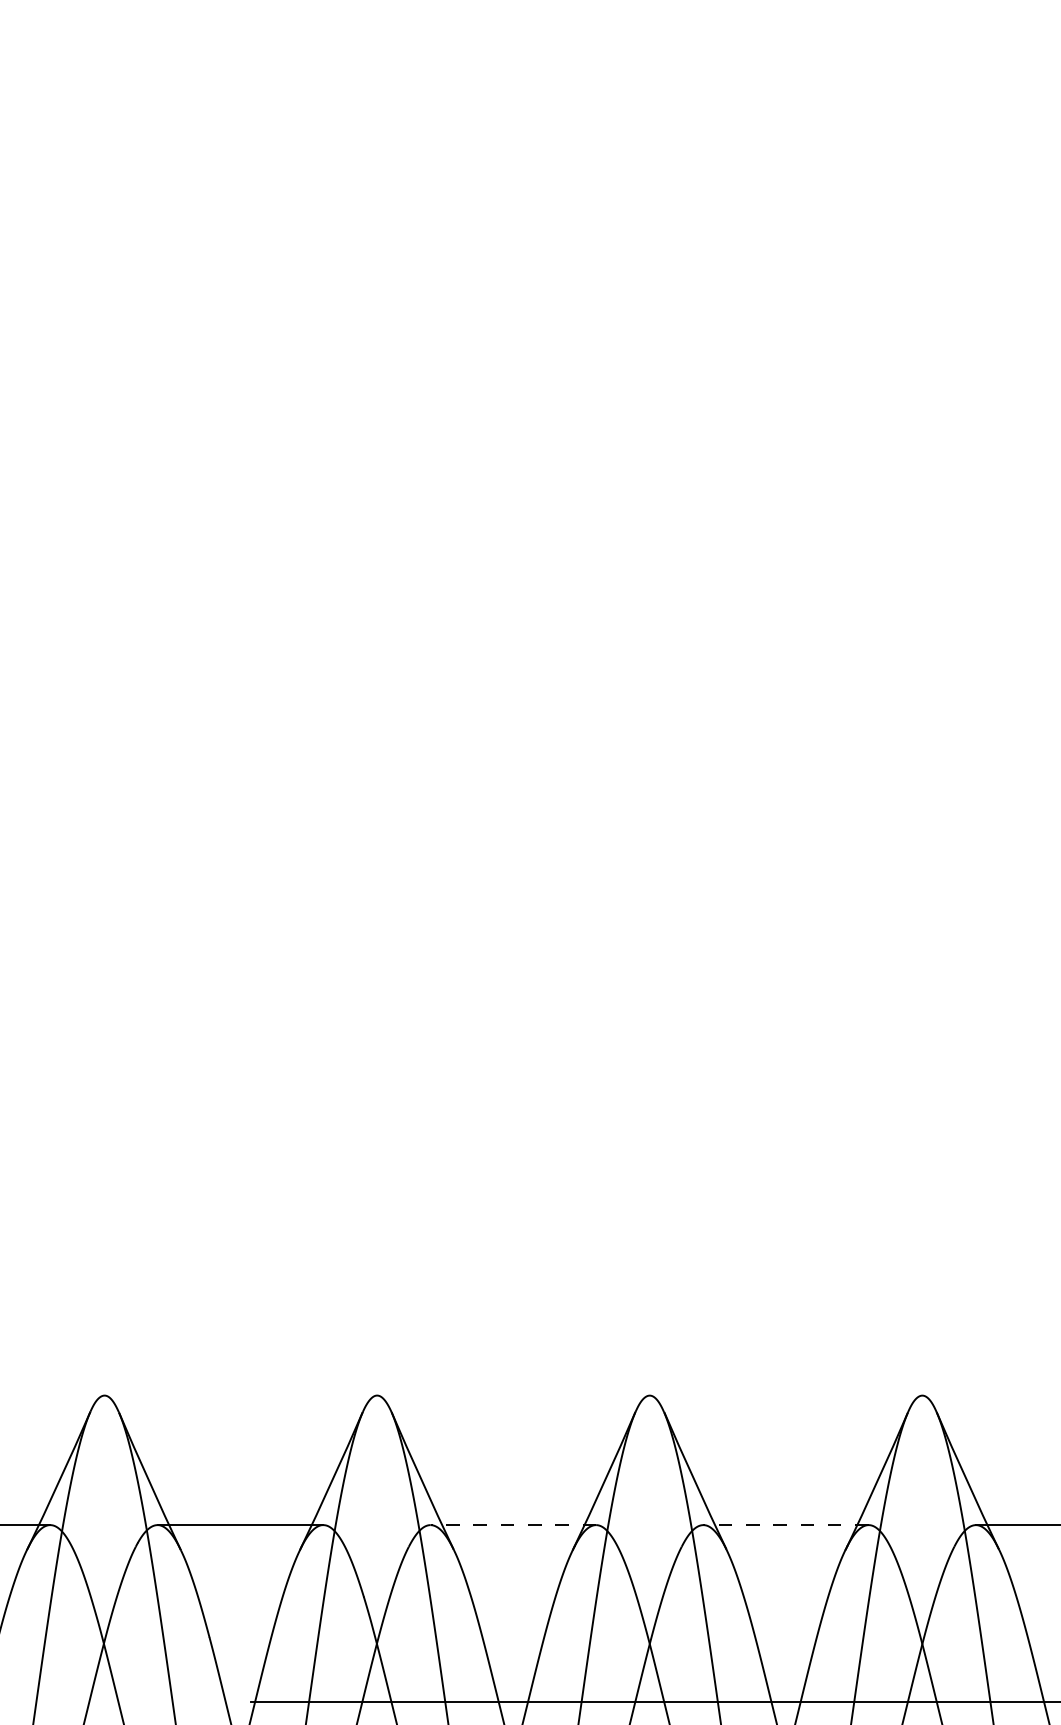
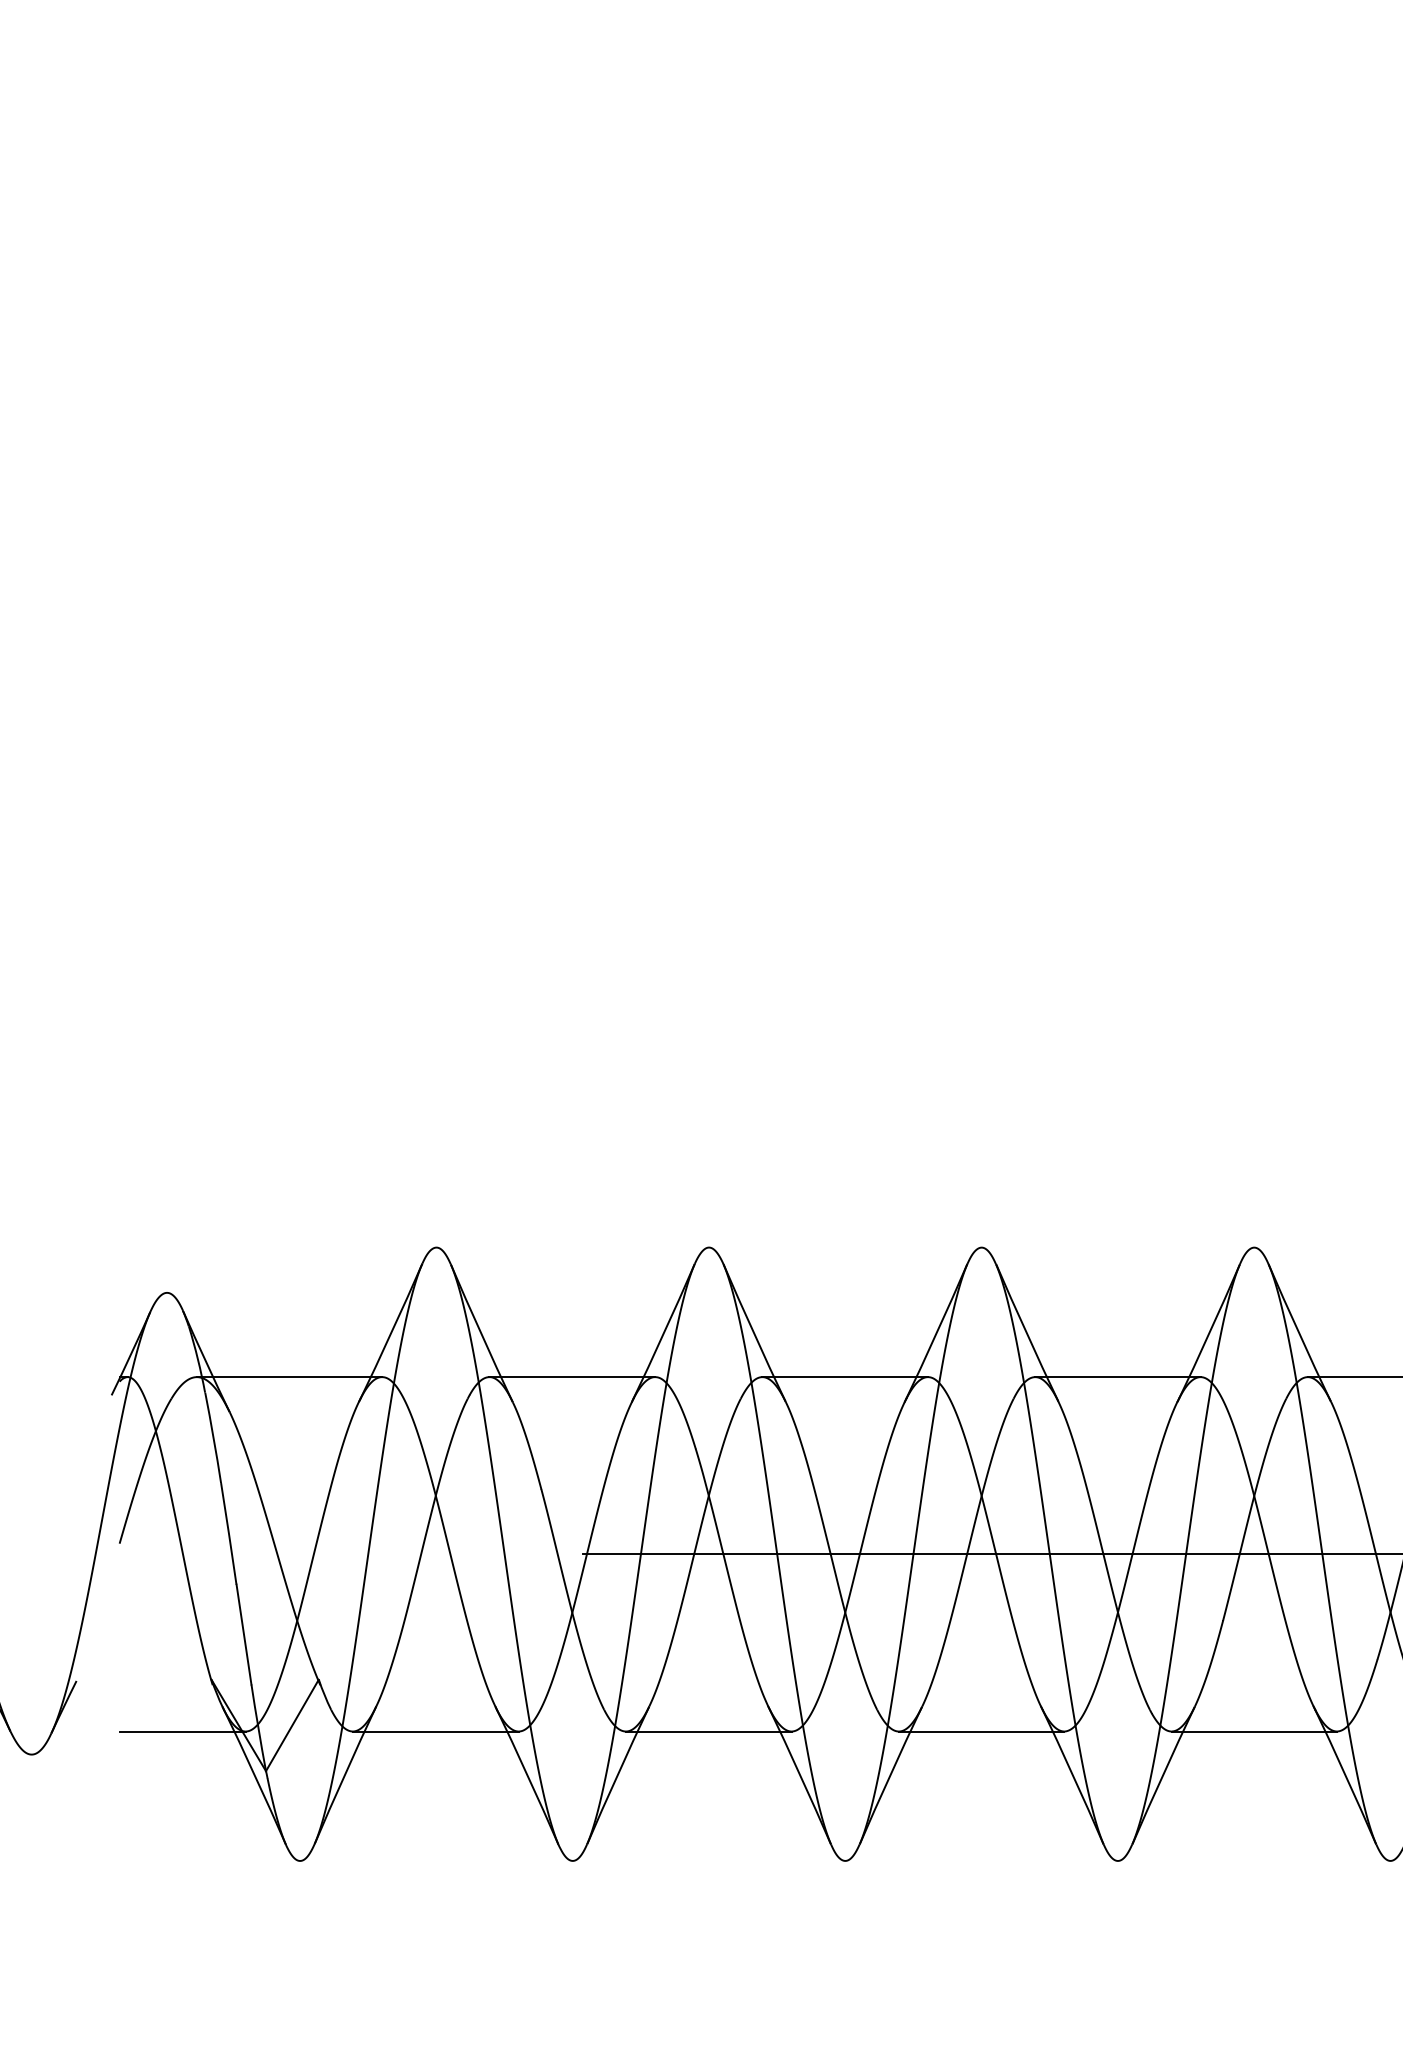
line: (513, 1525) -> (845, 1377), dashed -> solid
line: (785, 1525) -> (1117, 1377), dashed -> solid

